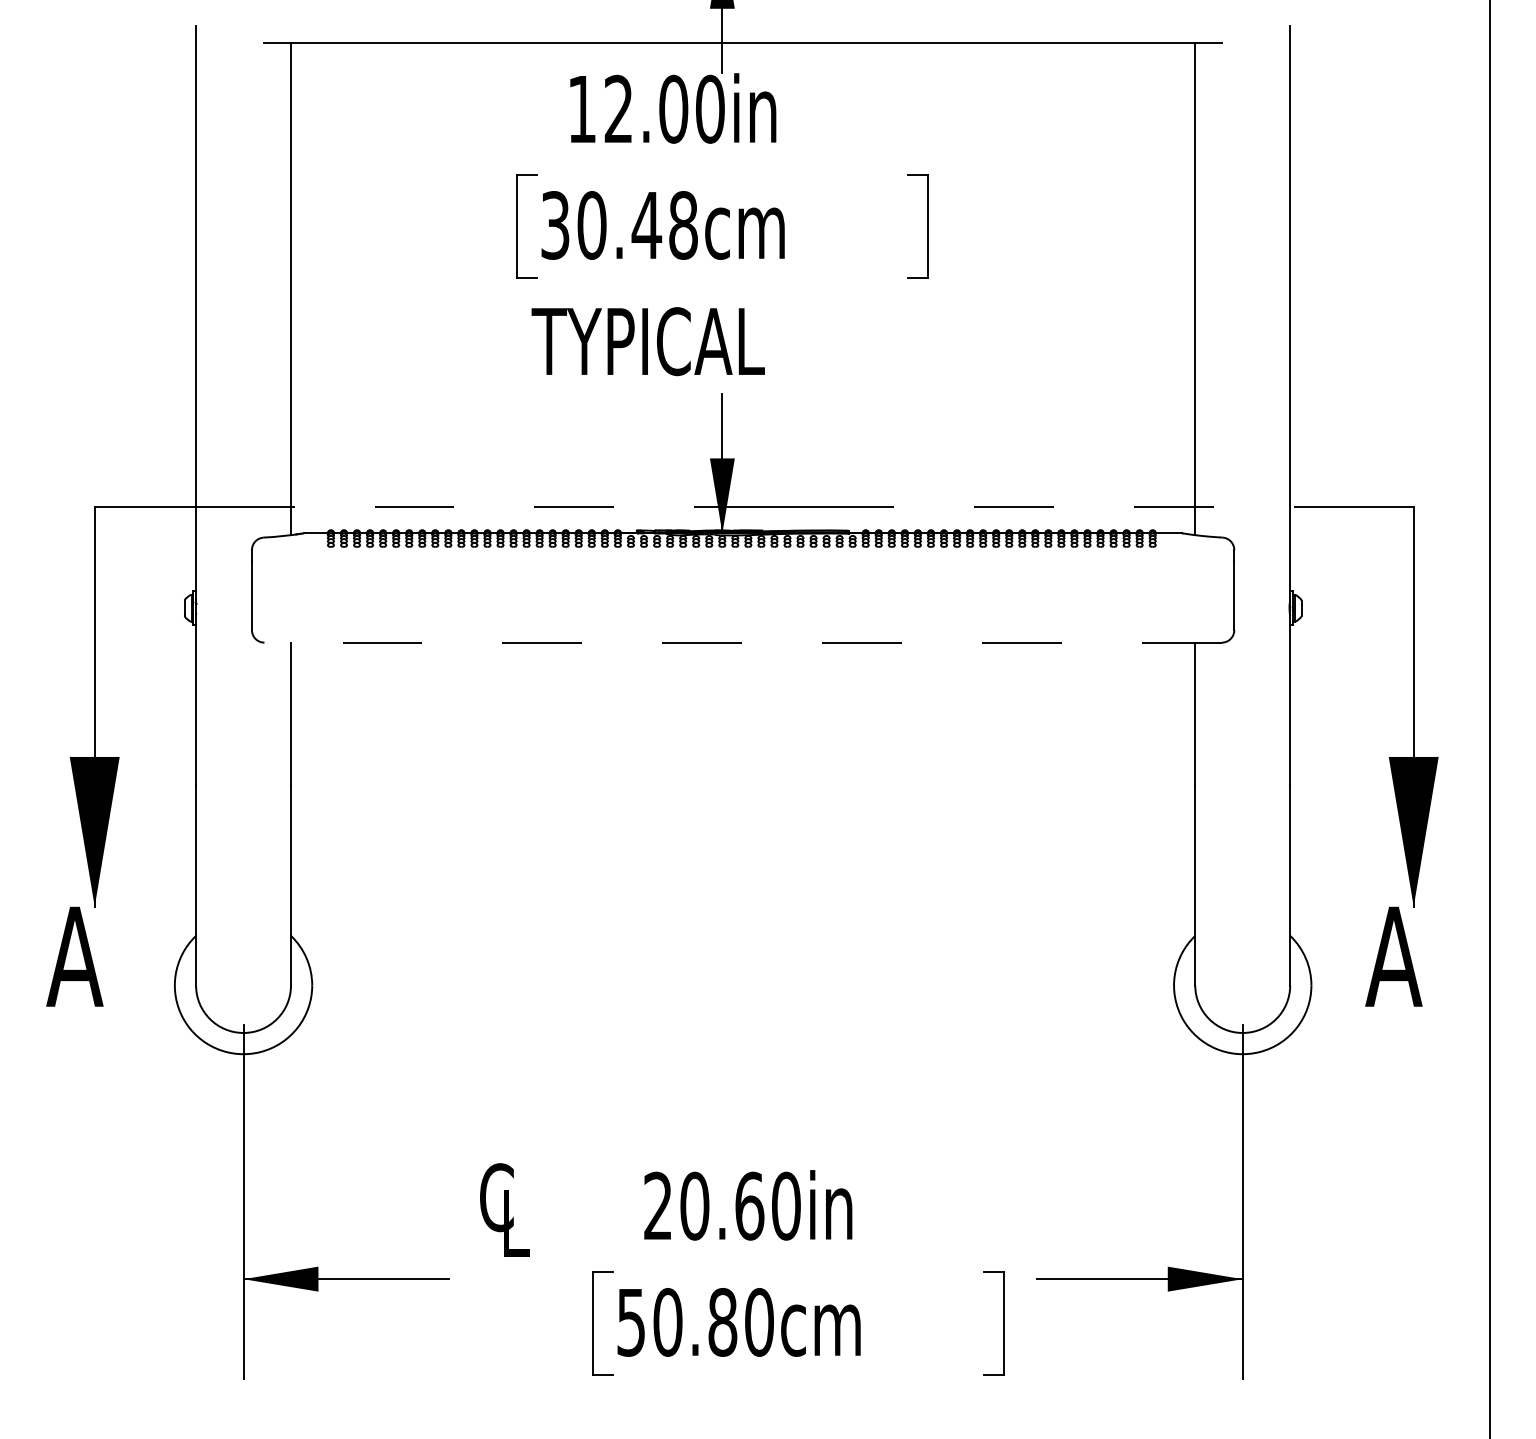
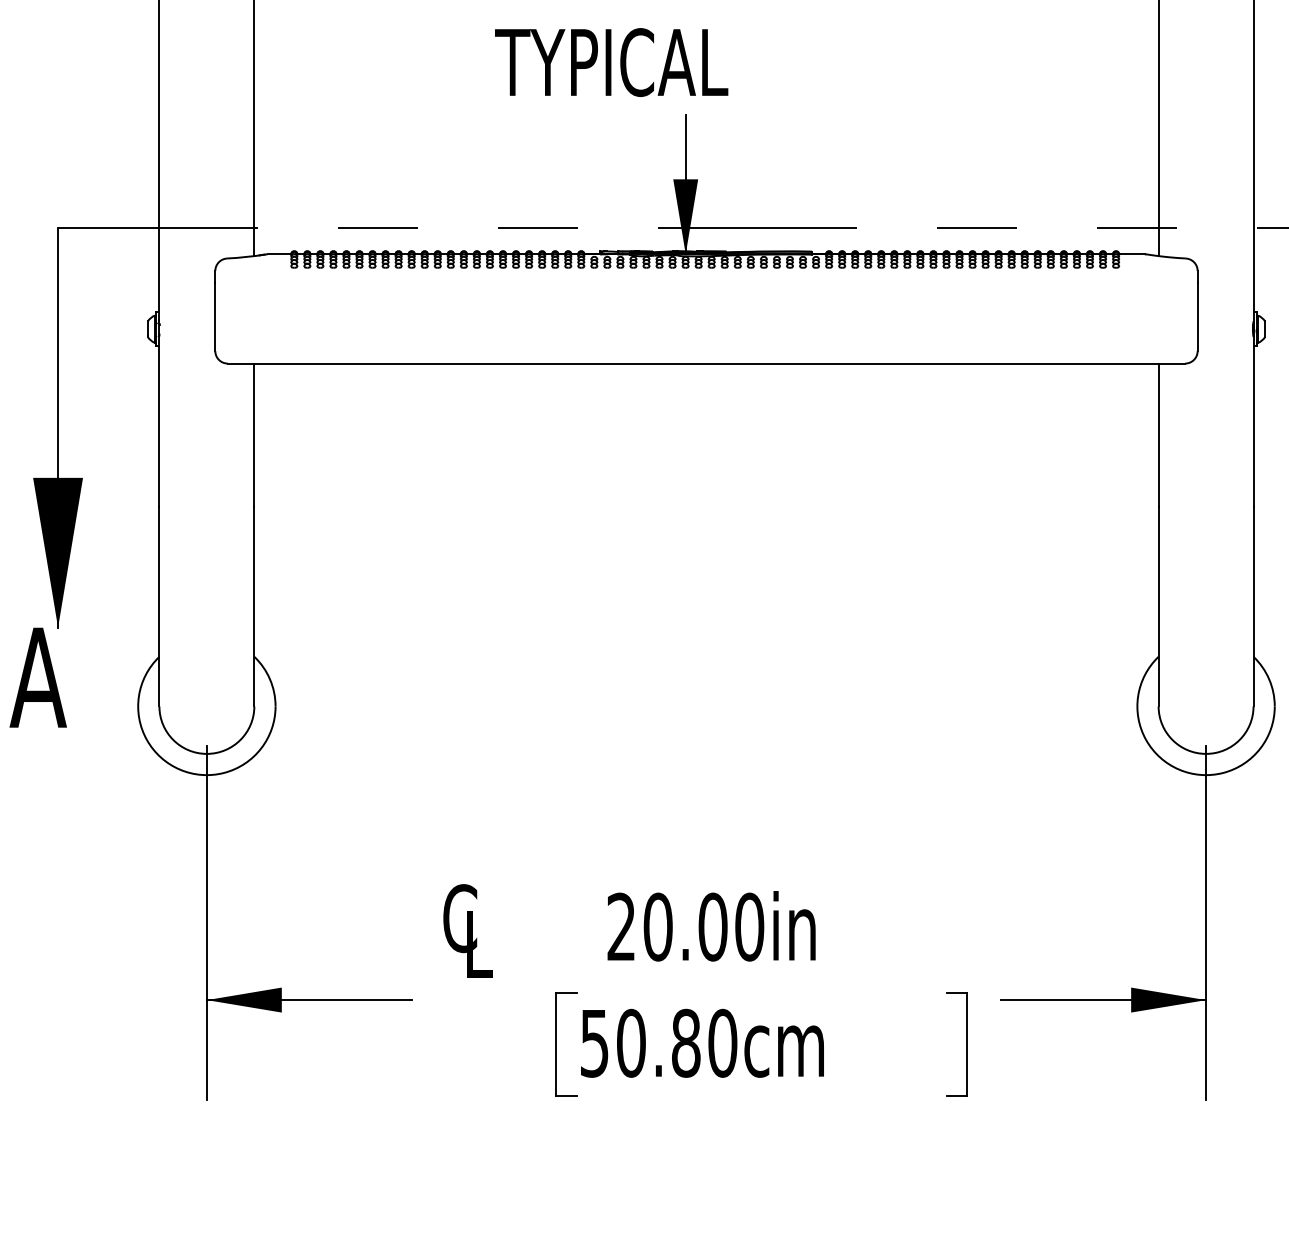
line: (743, 642) -> (706, 363), dashed -> solid
text: (749, 1205) -> (712, 926), 20.60in -> 20.00in

